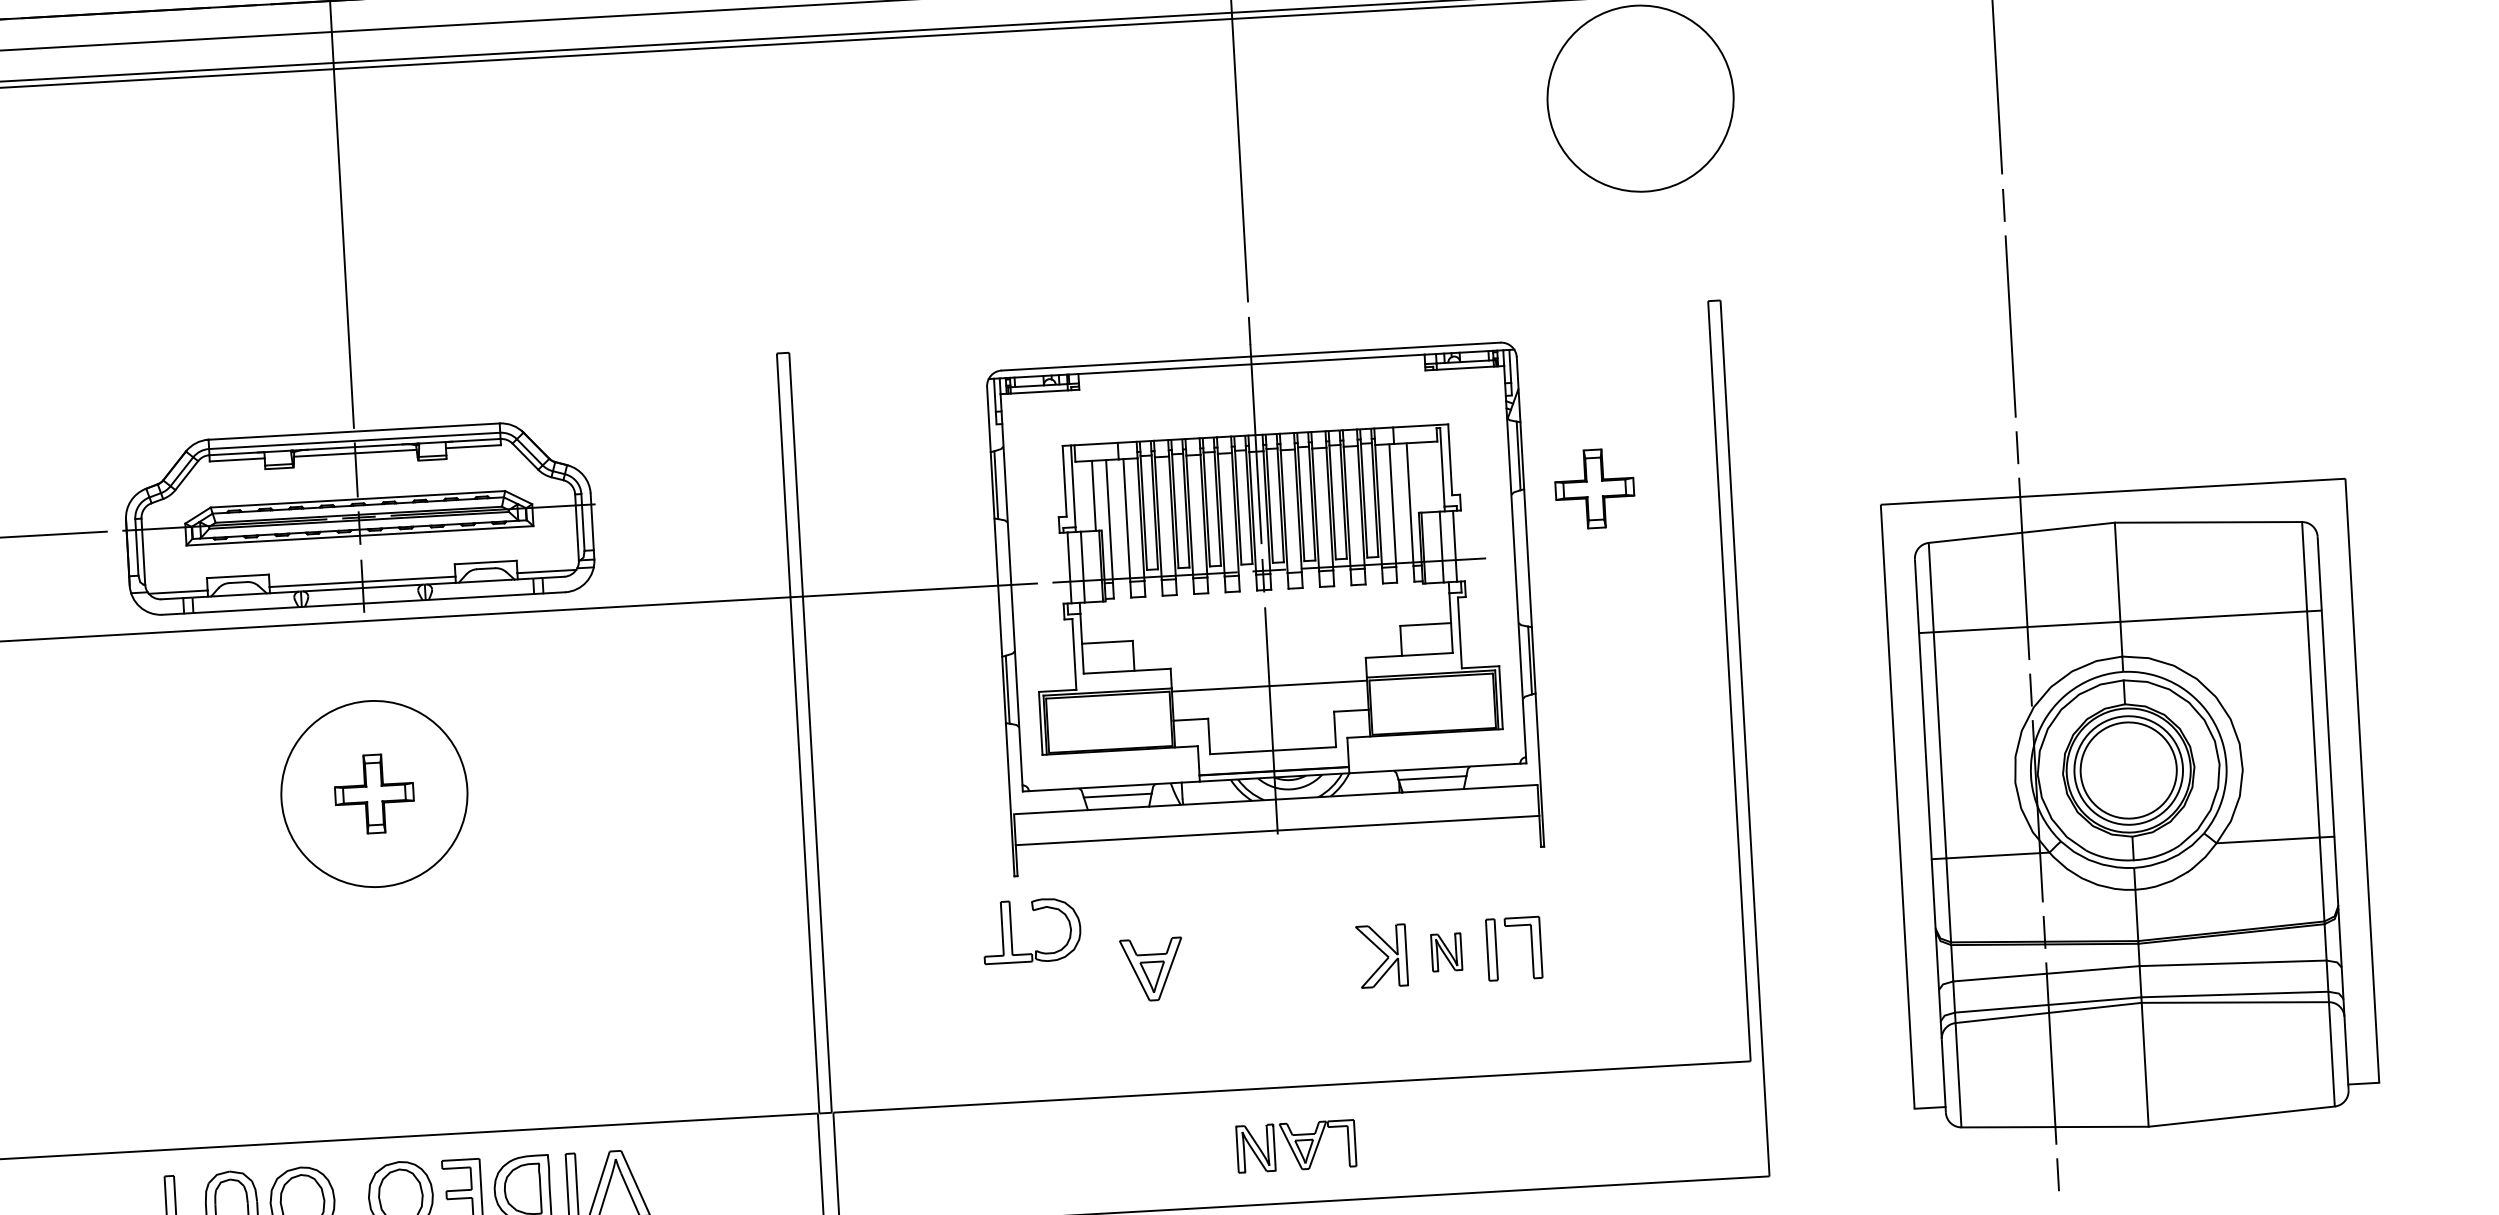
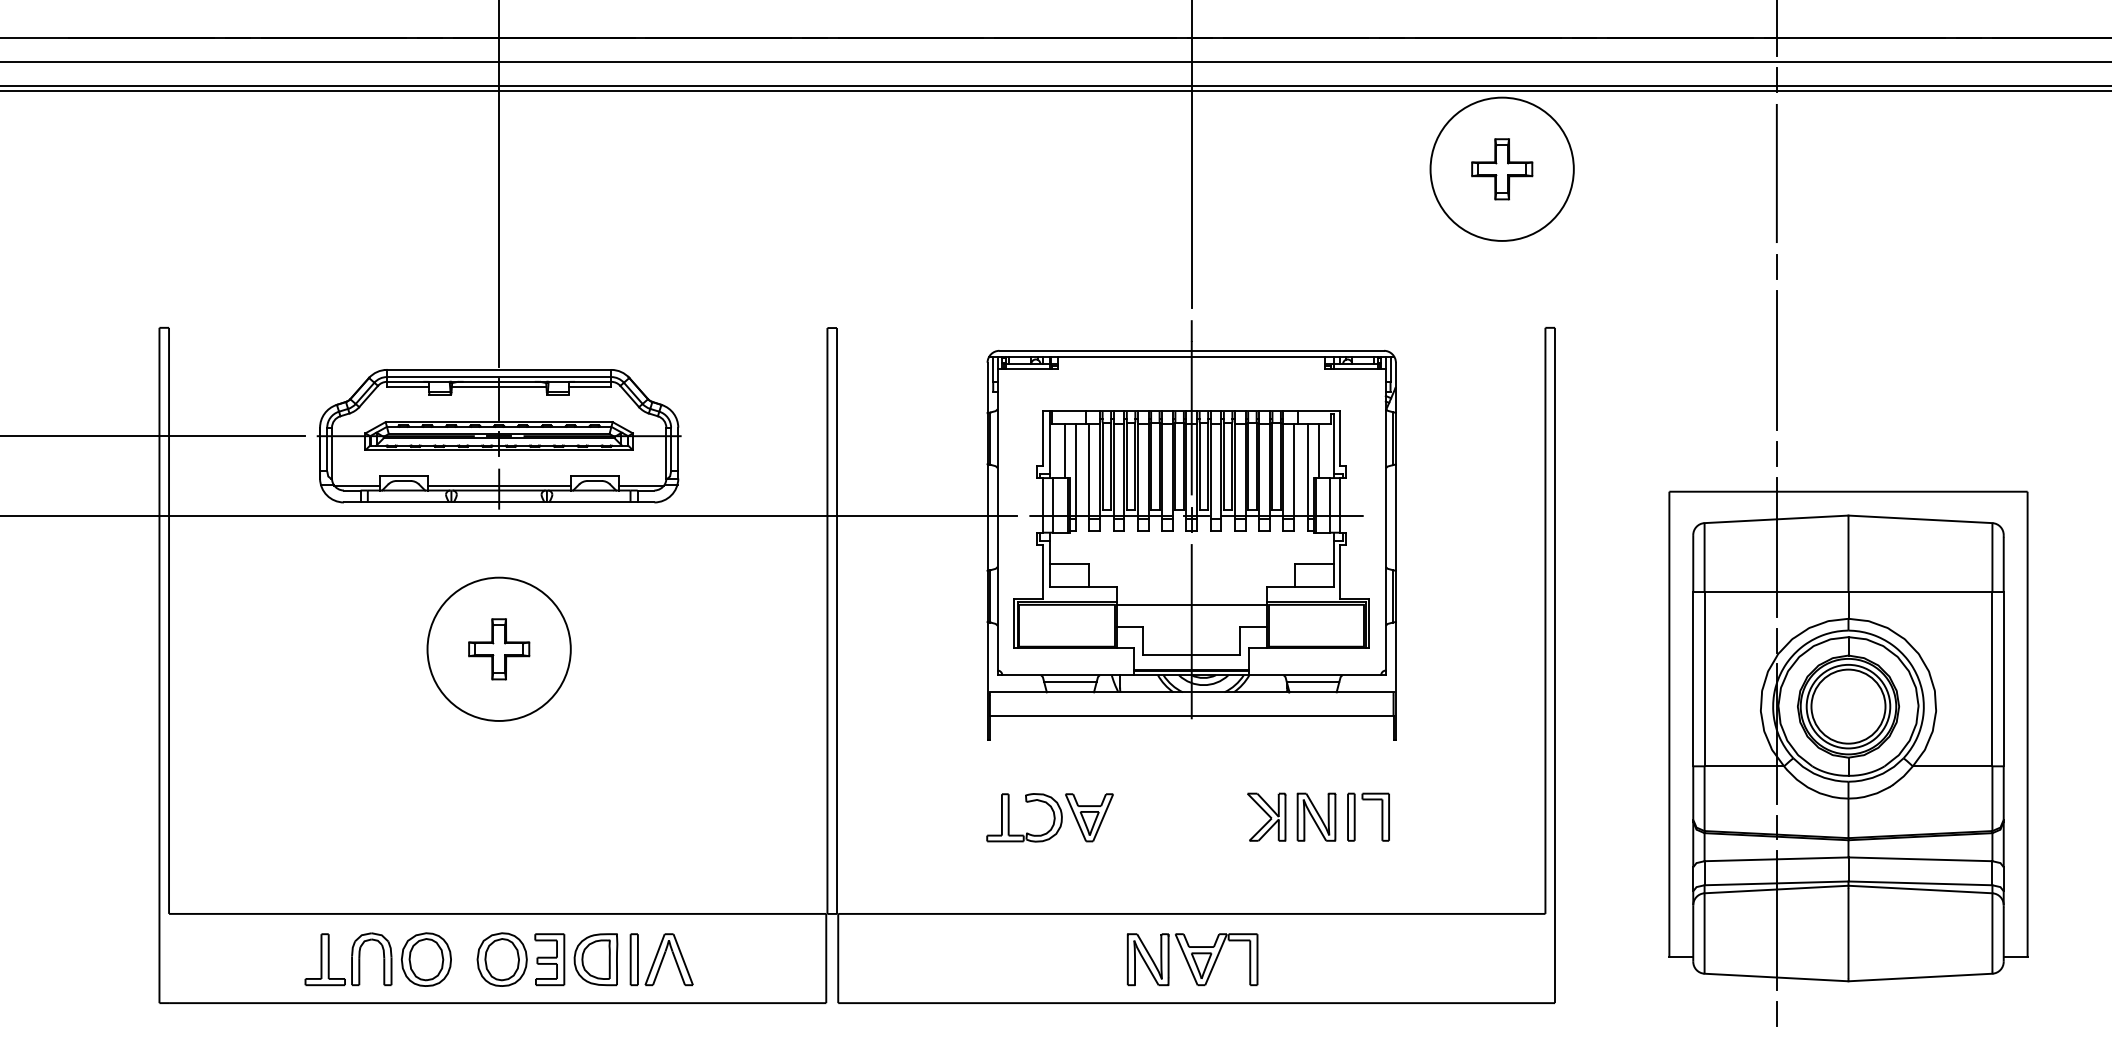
line: (1422, 478) -> (1318, 451), added
part: (1595, 489) -> (1502, 169), moved
part: (1012, 931) -> (1009, 817), moved
part: (1446, 951) -> (1316, 816), size x1.67
part: (1296, 1146) -> (1192, 959), size x1.43

